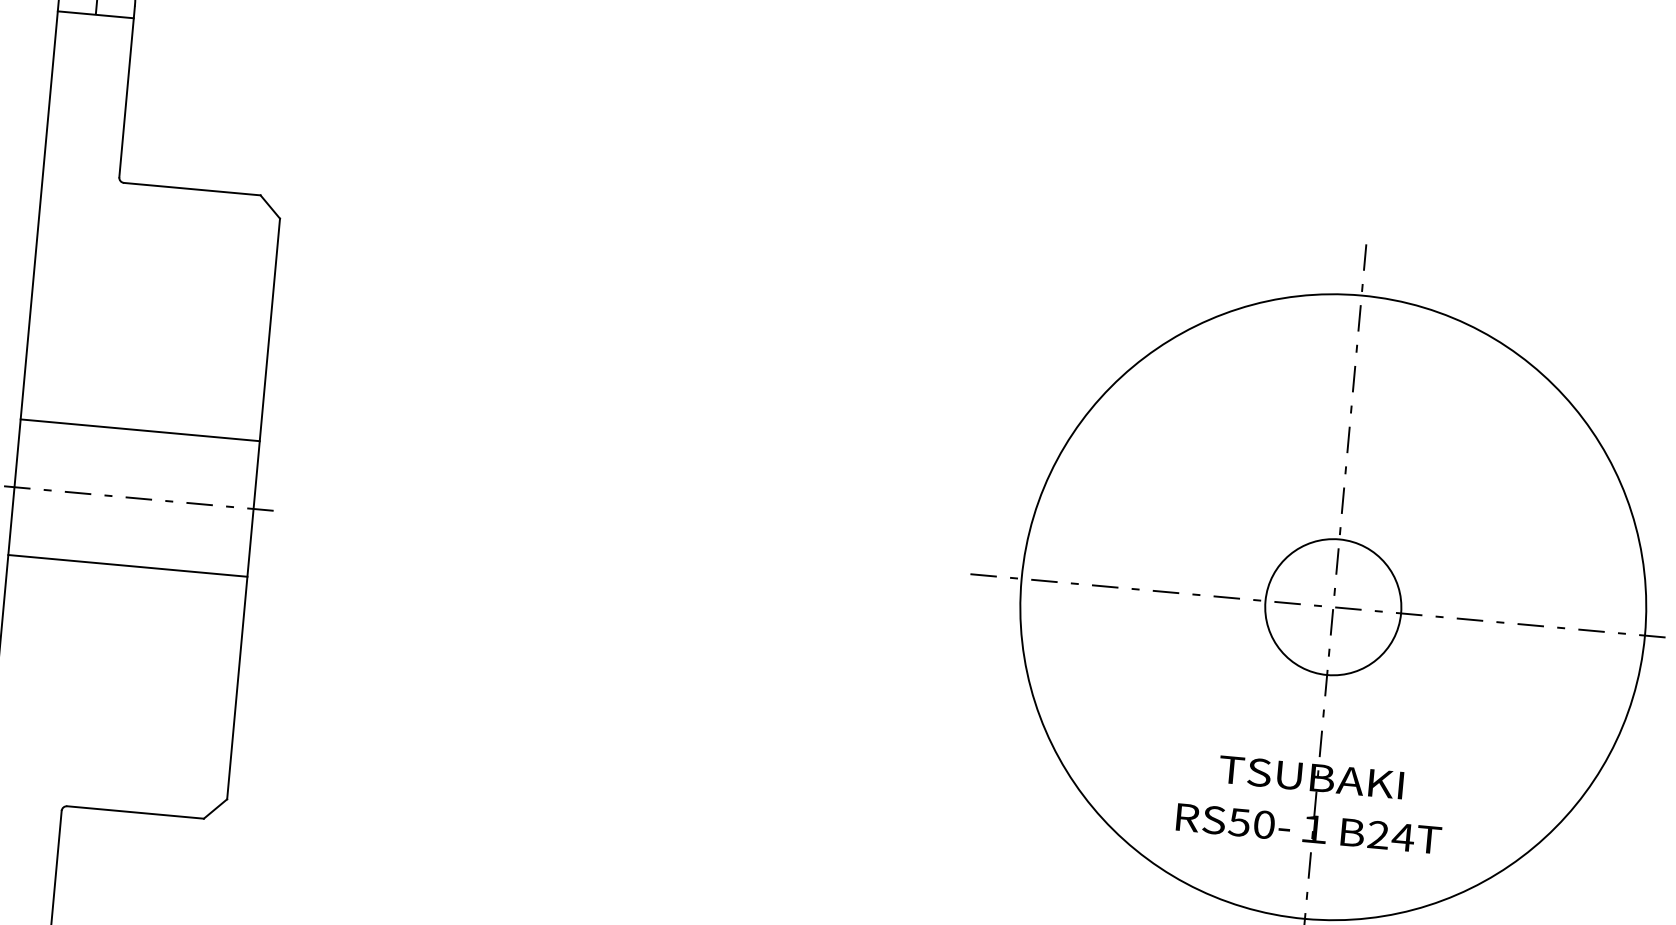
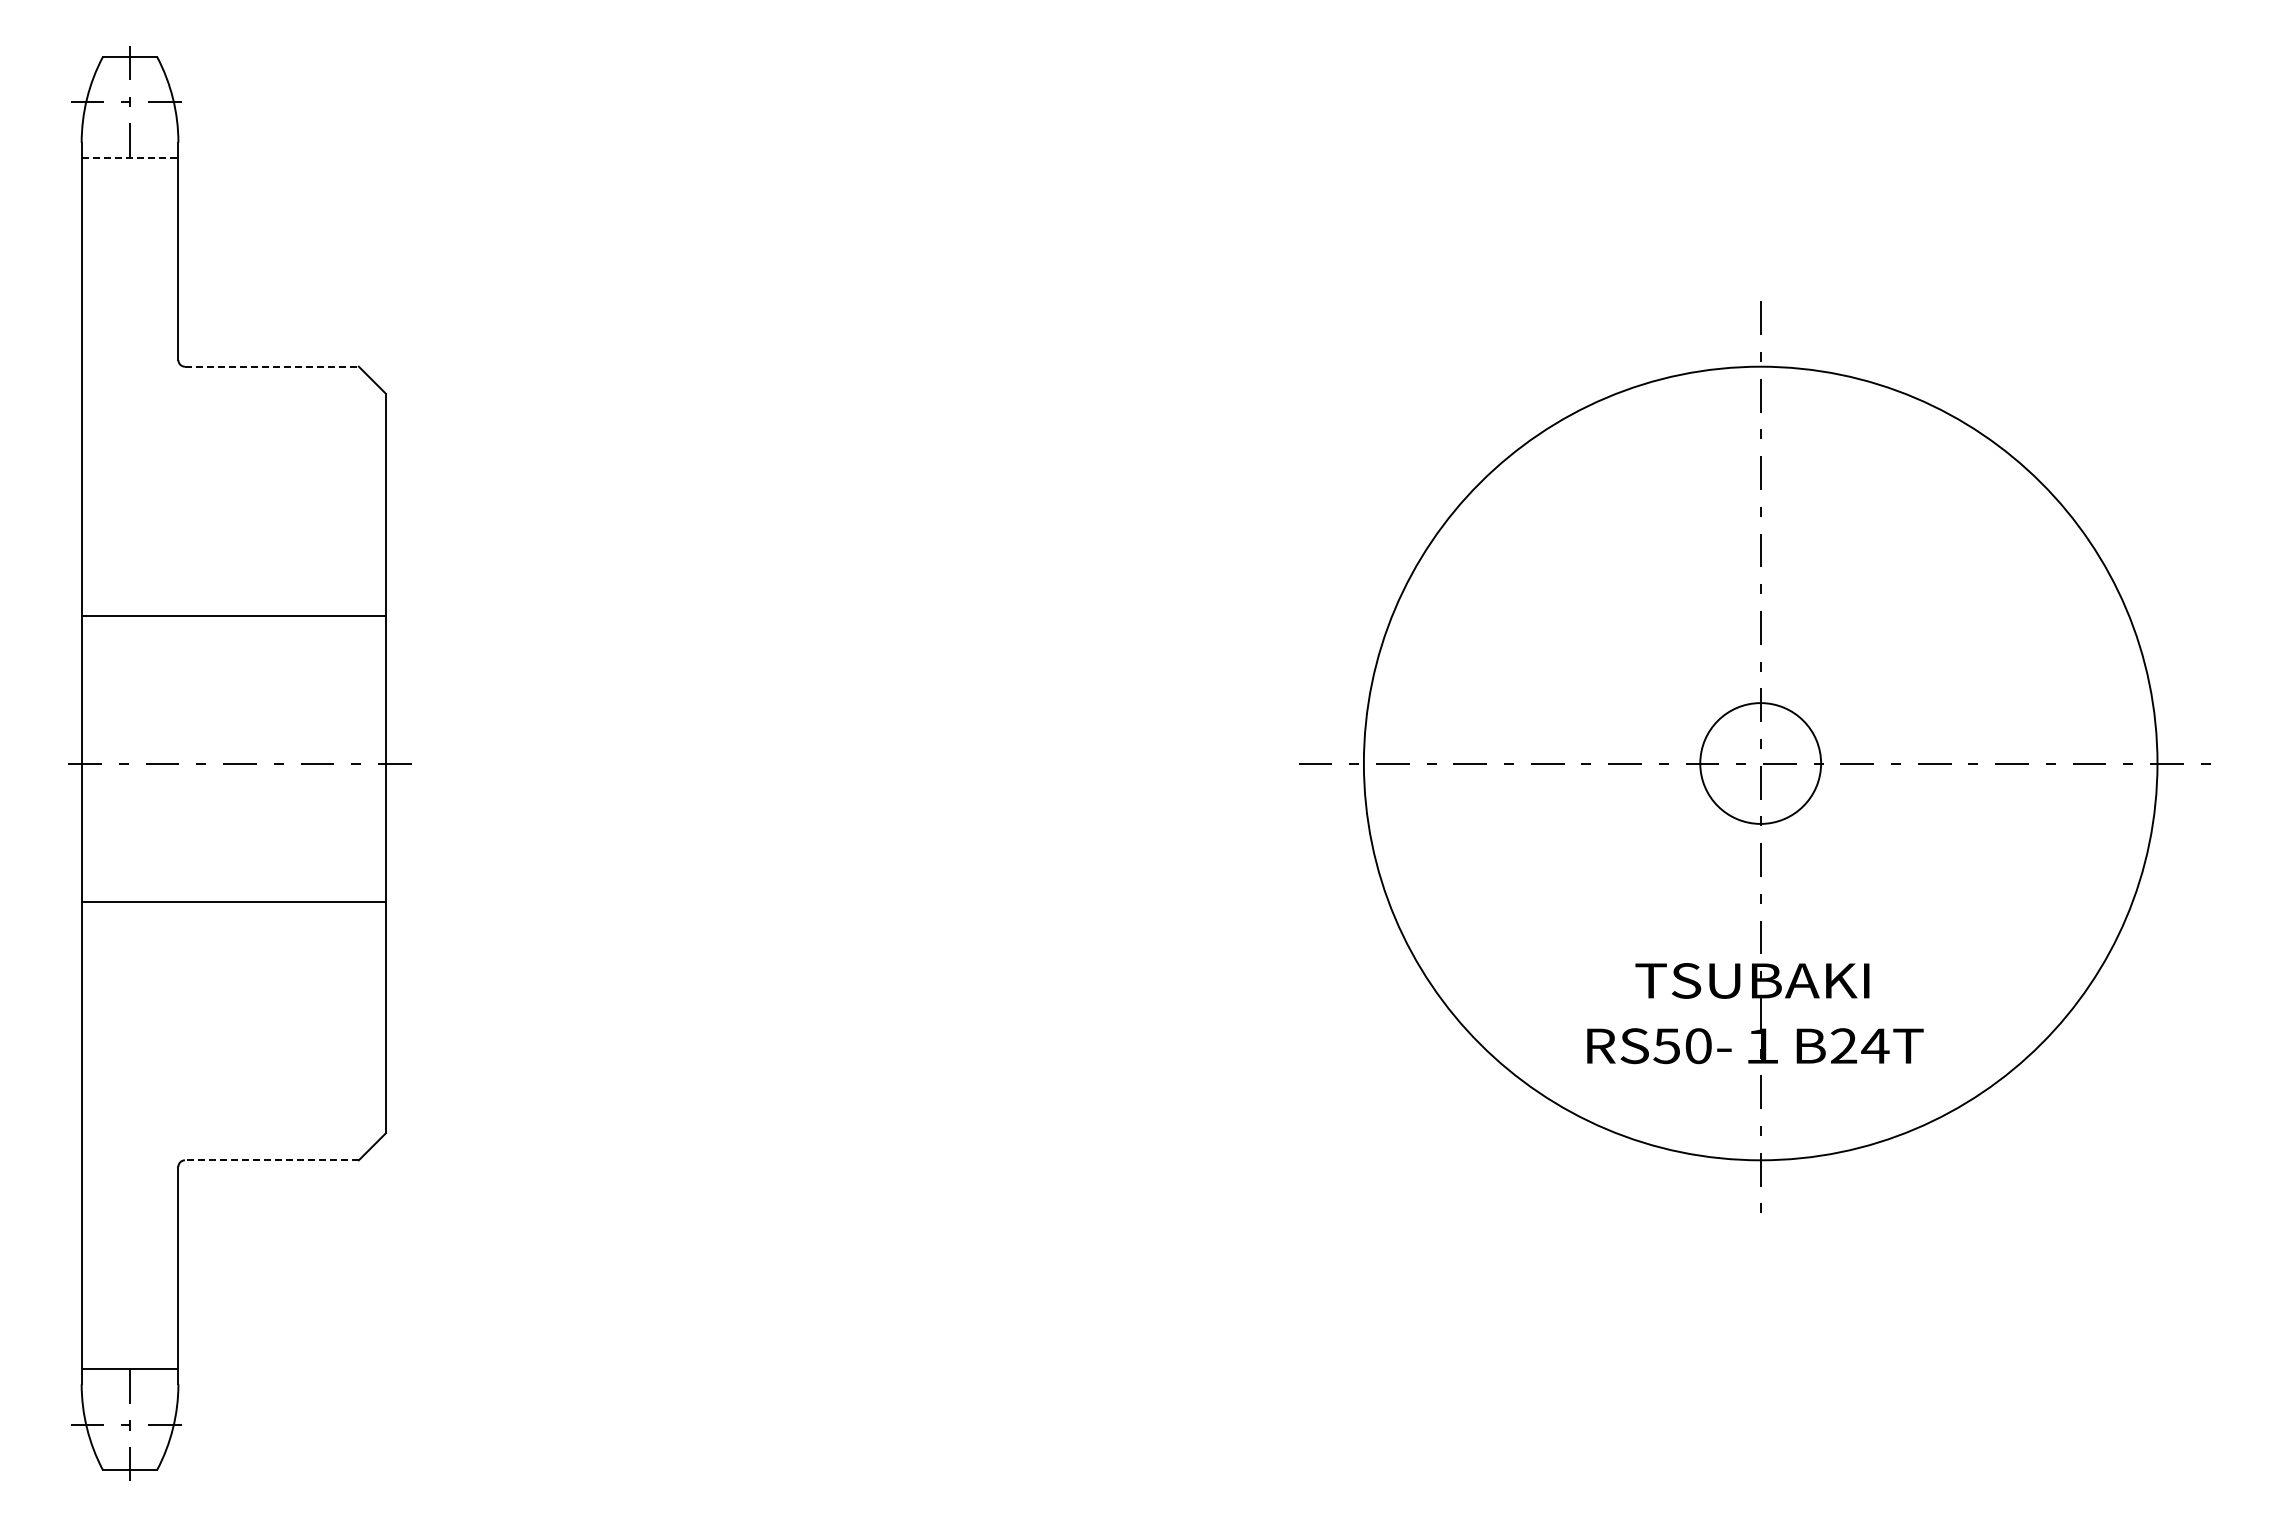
line: (96, 14) -> (130, 157), solid -> dashed
line: (191, 188) -> (271, 366), solid -> dashed
line: (139, 430) -> (233, 616), moved
line: (127, 565) -> (233, 901), moved
circle: (1333, 607) -> (1760, 763), size x0.7
line: (135, 812) -> (271, 1160), solid -> dashed

